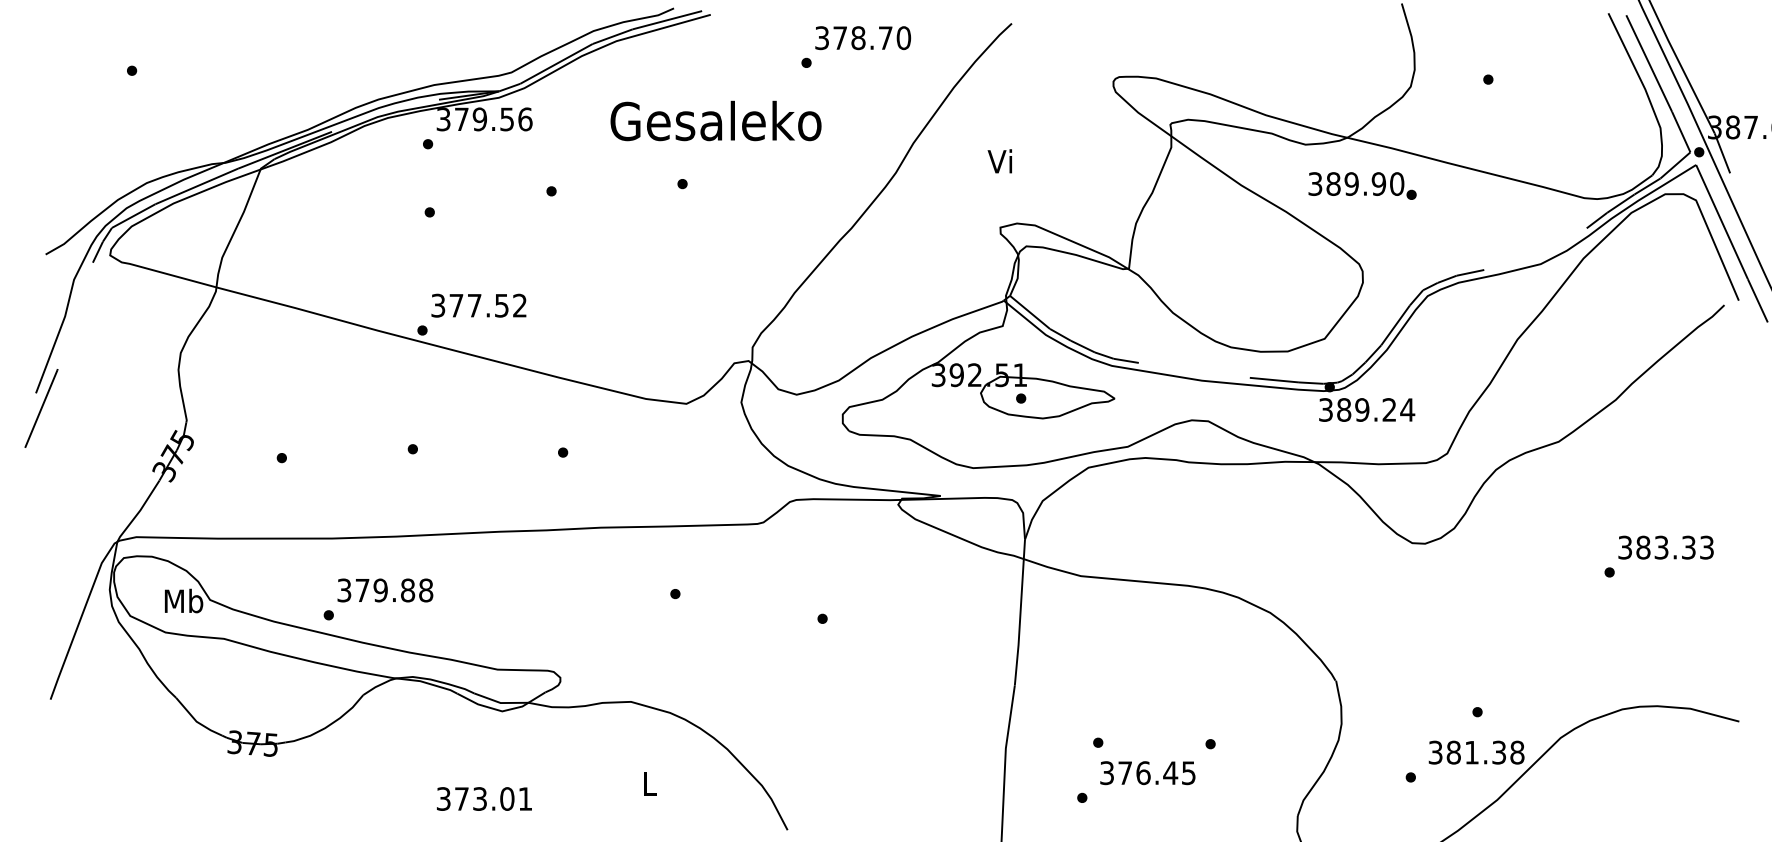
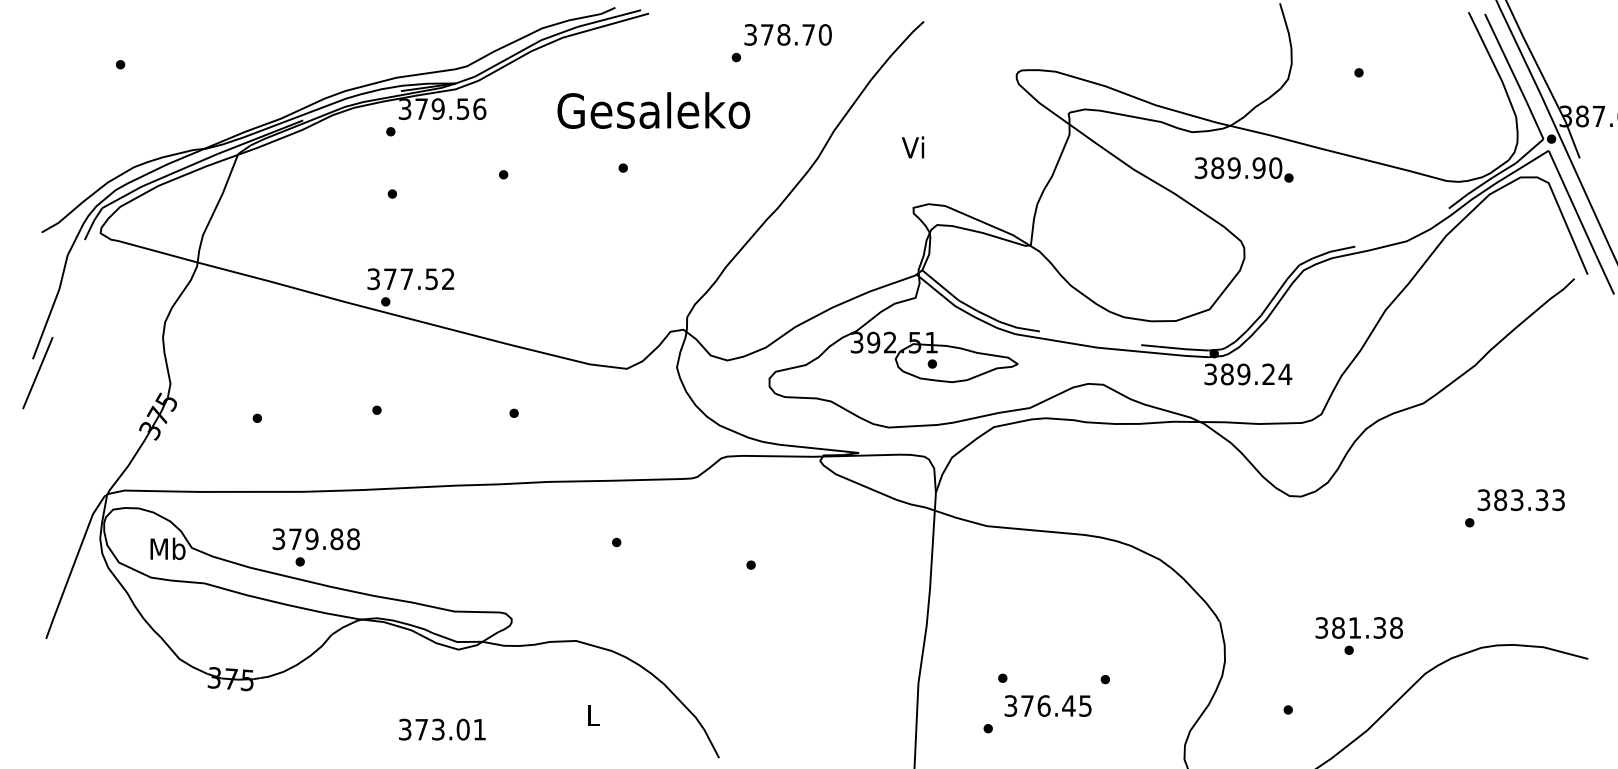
text: (478, 305) -> (410, 279), moved
text: (385, 590) -> (316, 539), moved
text: (1476, 752) -> (1359, 627), moved

